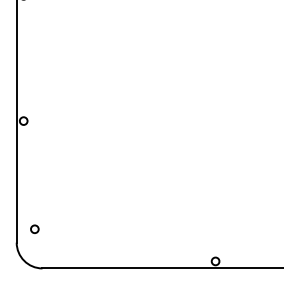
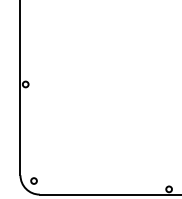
circle: (34, 228) -> (33, 180), moved

